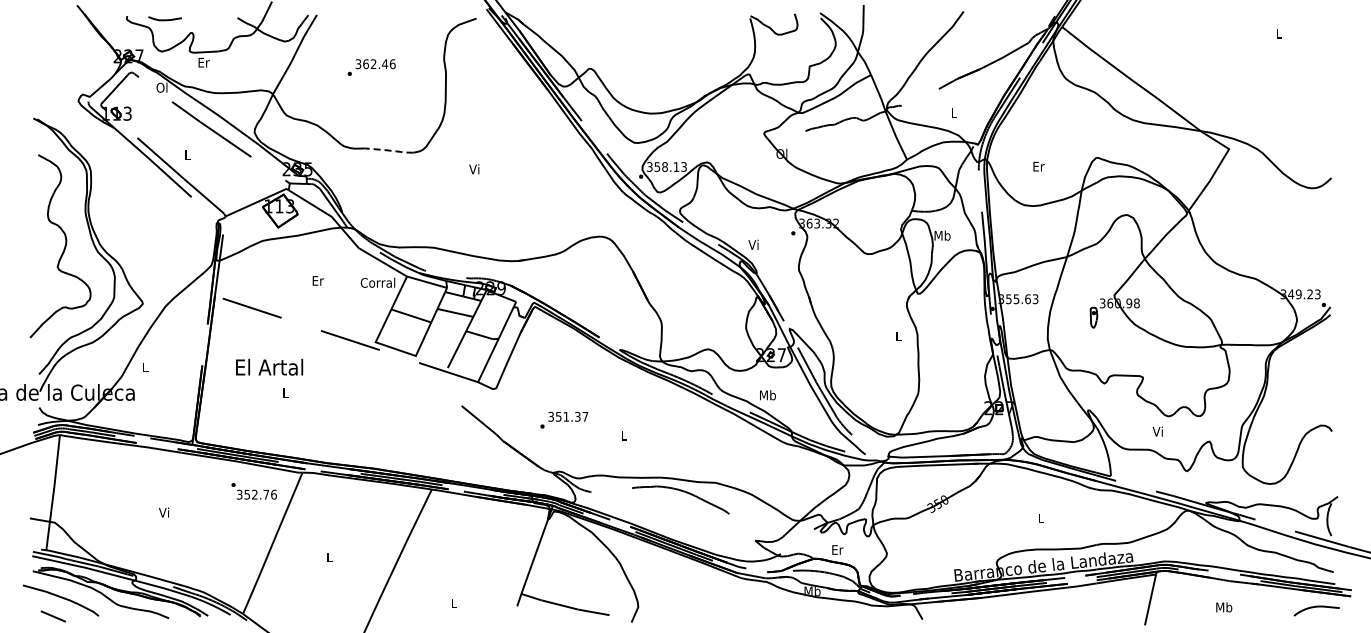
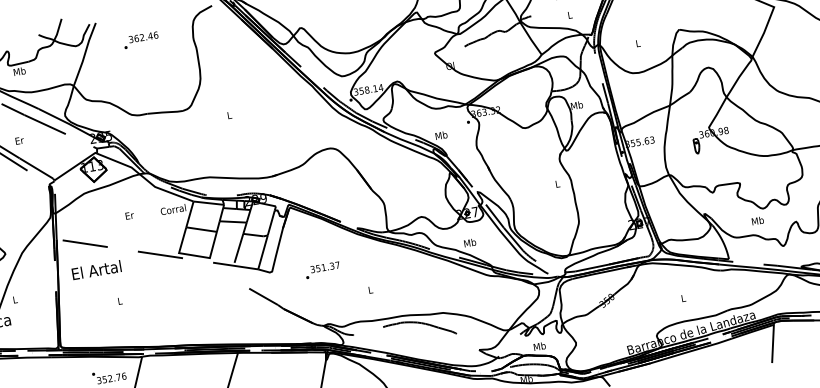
text: (203, 62) -> (19, 71), Er -> Mb
text: (371, 67) -> (141, 40), moved
line: (389, 150) -> (165, 112), dashed -> solid
text: (187, 155) -> (19, 140), L -> Er
text: (684, 166) -> (381, 87), 358.13 -> 358.14
text: (1038, 166) -> (638, 43), Er -> L
text: (474, 169) -> (229, 115), Vi -> L
text: (754, 244) -> (441, 135), Vi -> Mb
text: (269, 366) -> (96, 269), moved
text: (564, 419) -> (322, 269), moved
text: (1158, 431) -> (757, 220), Vi -> Mb
text: (837, 549) -> (539, 346), Er -> Mb

